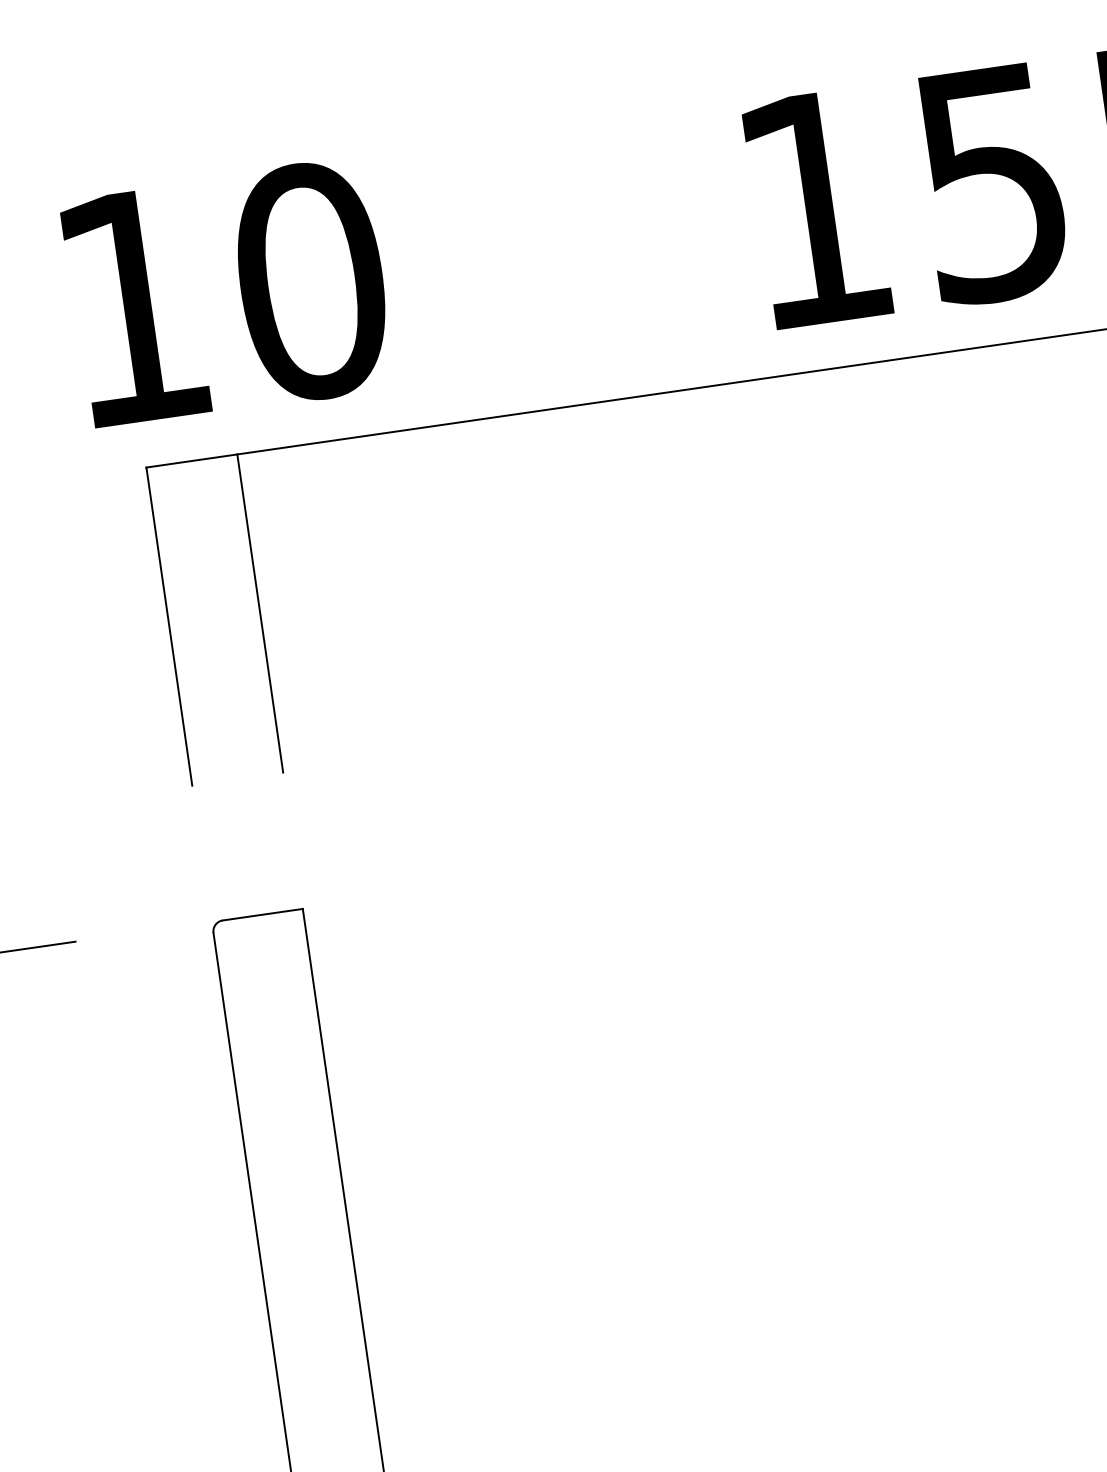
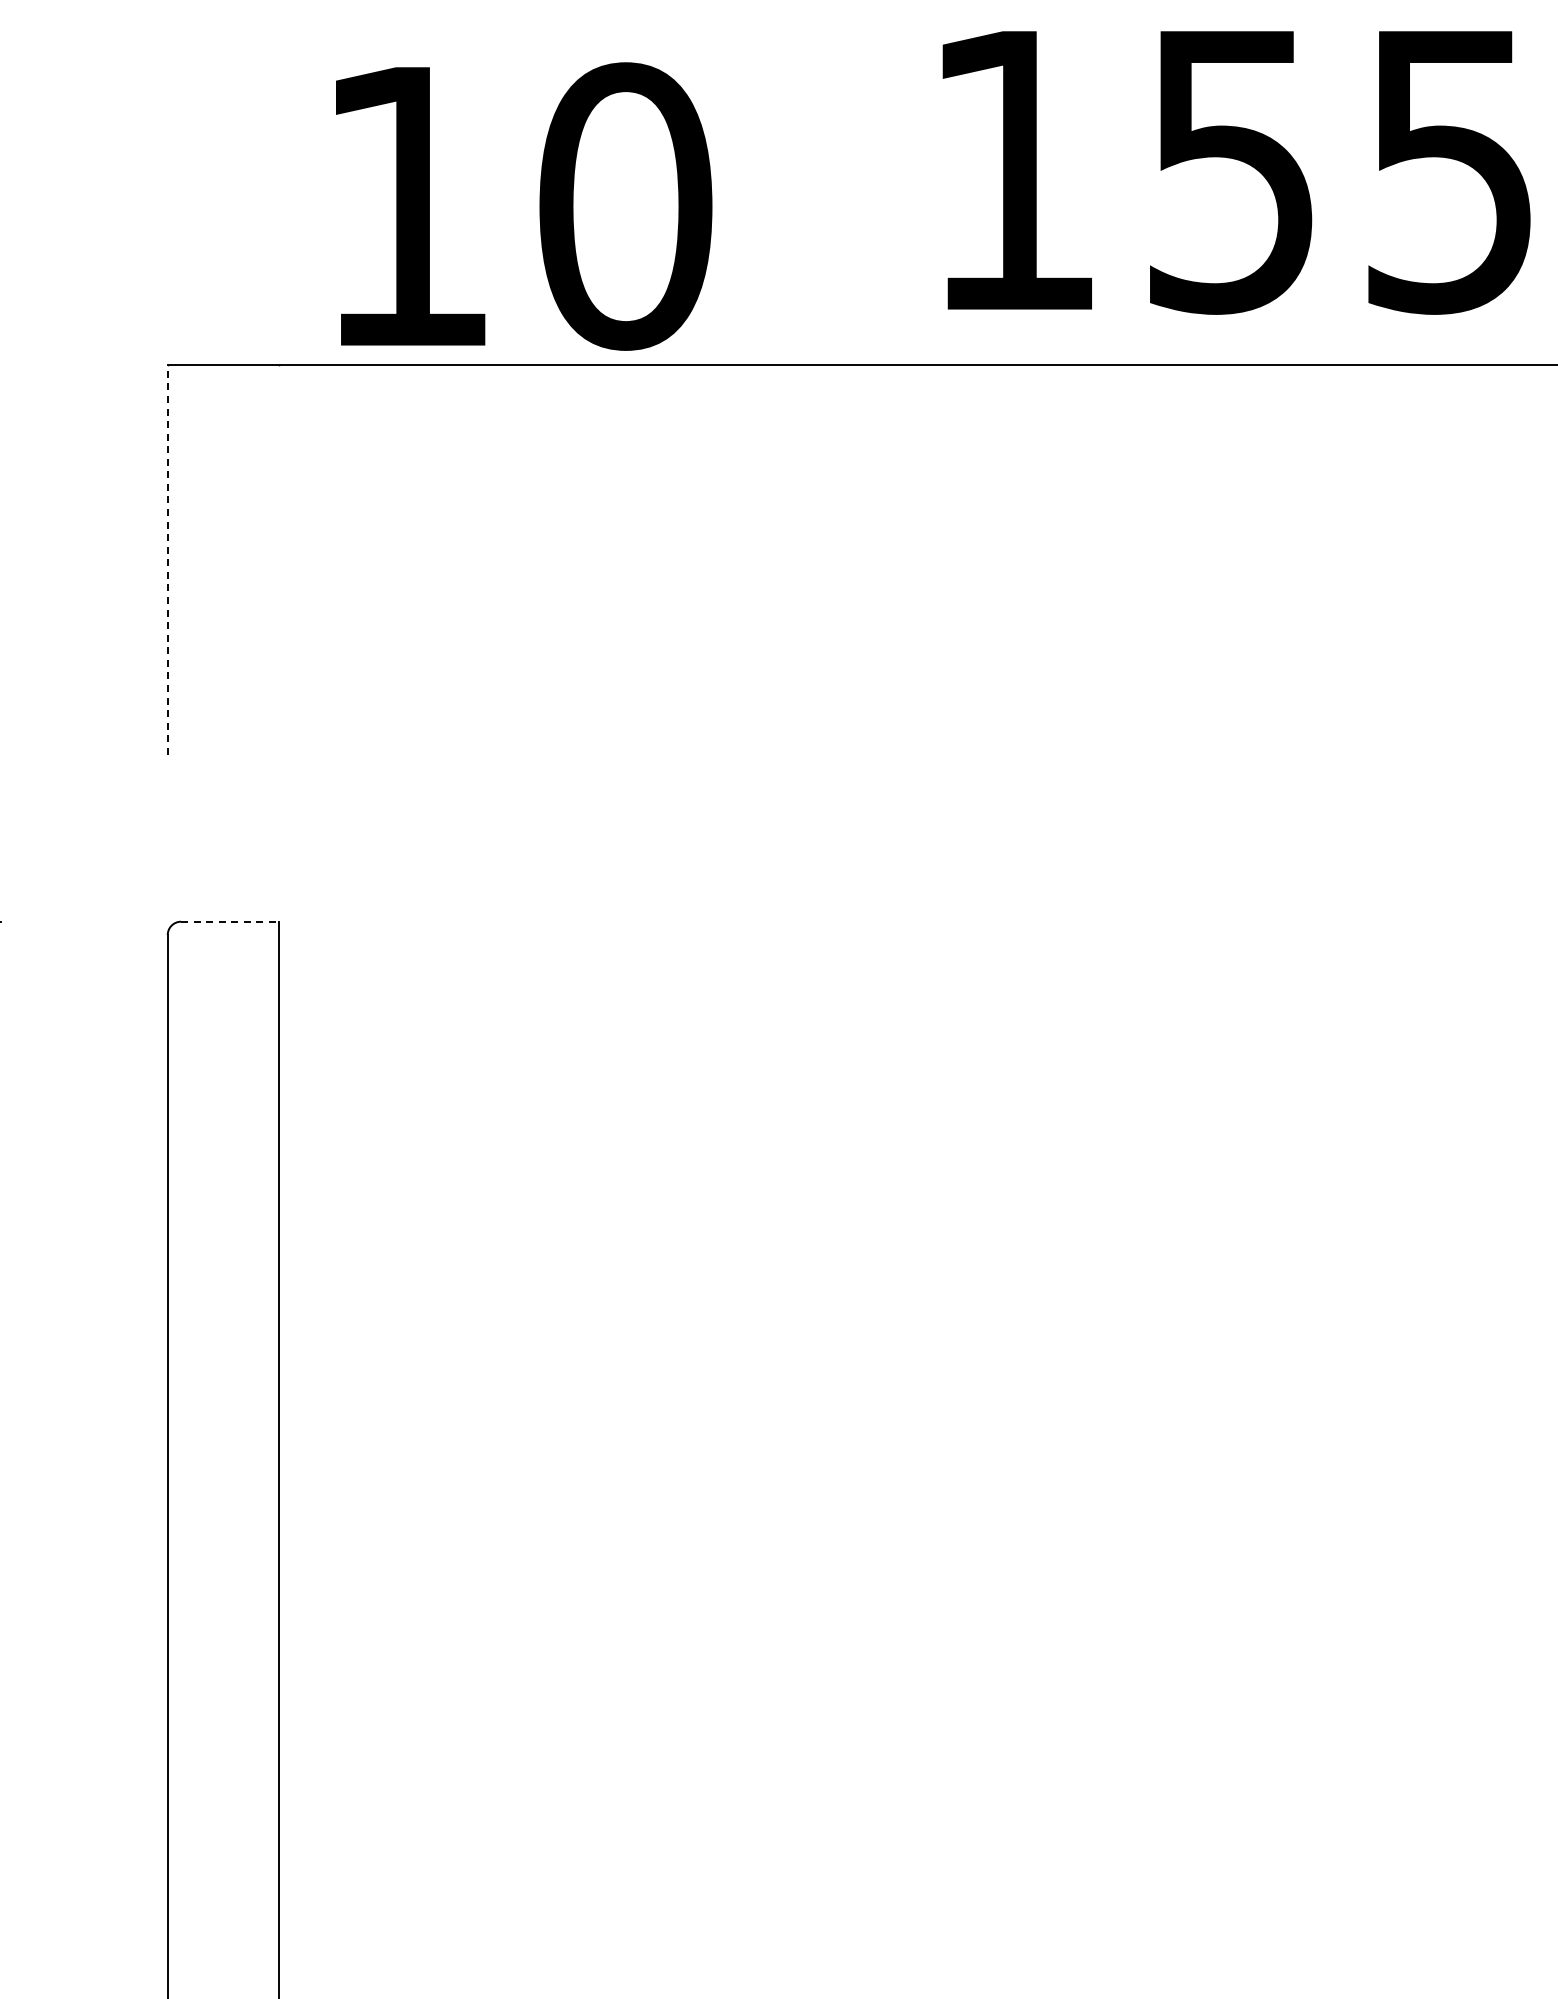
text: (228, 293) -> (524, 206), moved
line: (260, 613) -> (279, 559), removed
line: (169, 626) -> (167, 559), solid -> dashed
line: (263, 914) -> (230, 921), solid -> dashed

